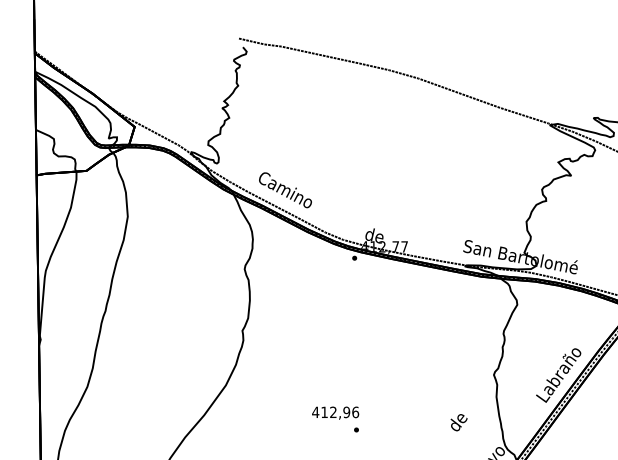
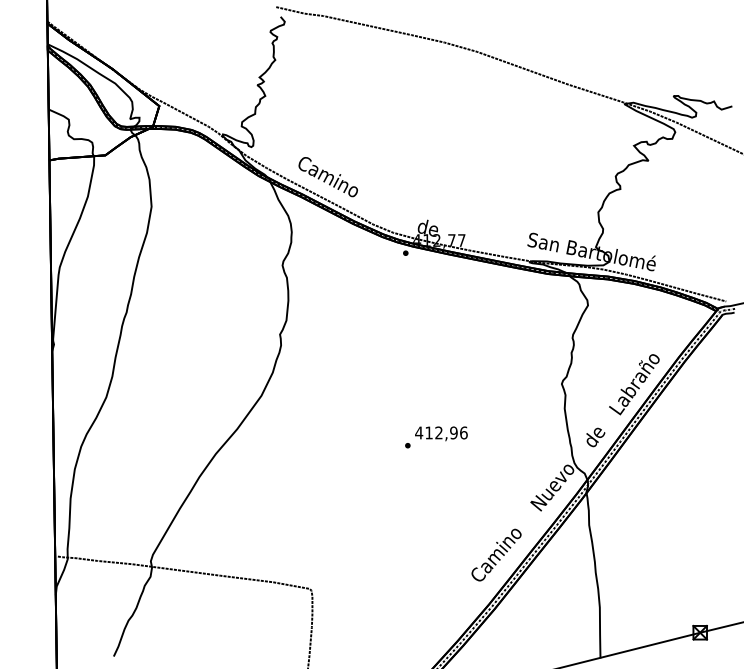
text: (335, 412) -> (441, 433), moved
text: (458, 422) -> (595, 437), moved

